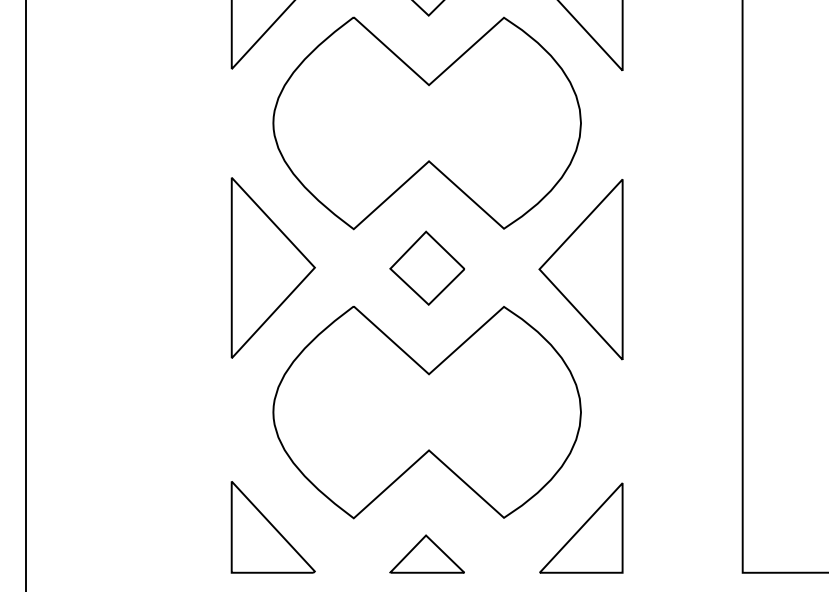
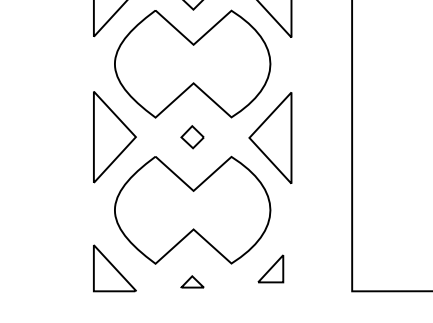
part: (426, 266) -> (192, 136), size x0.6
part: (581, 527) -> (270, 268), size x0.6
part: (426, 553) -> (192, 281), size x0.6

